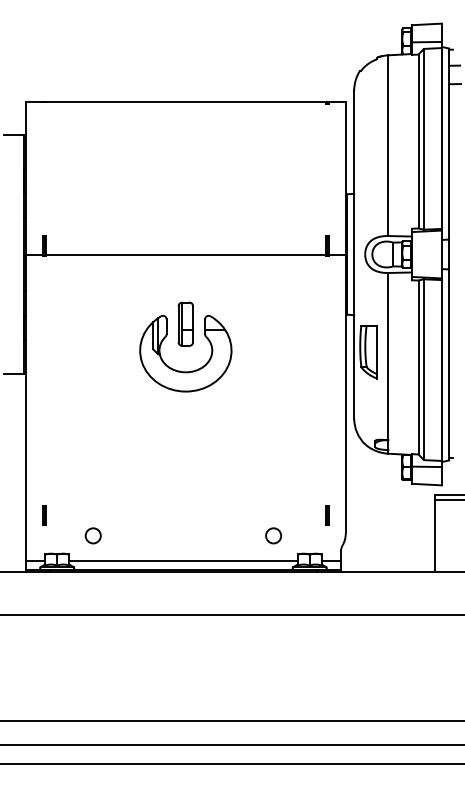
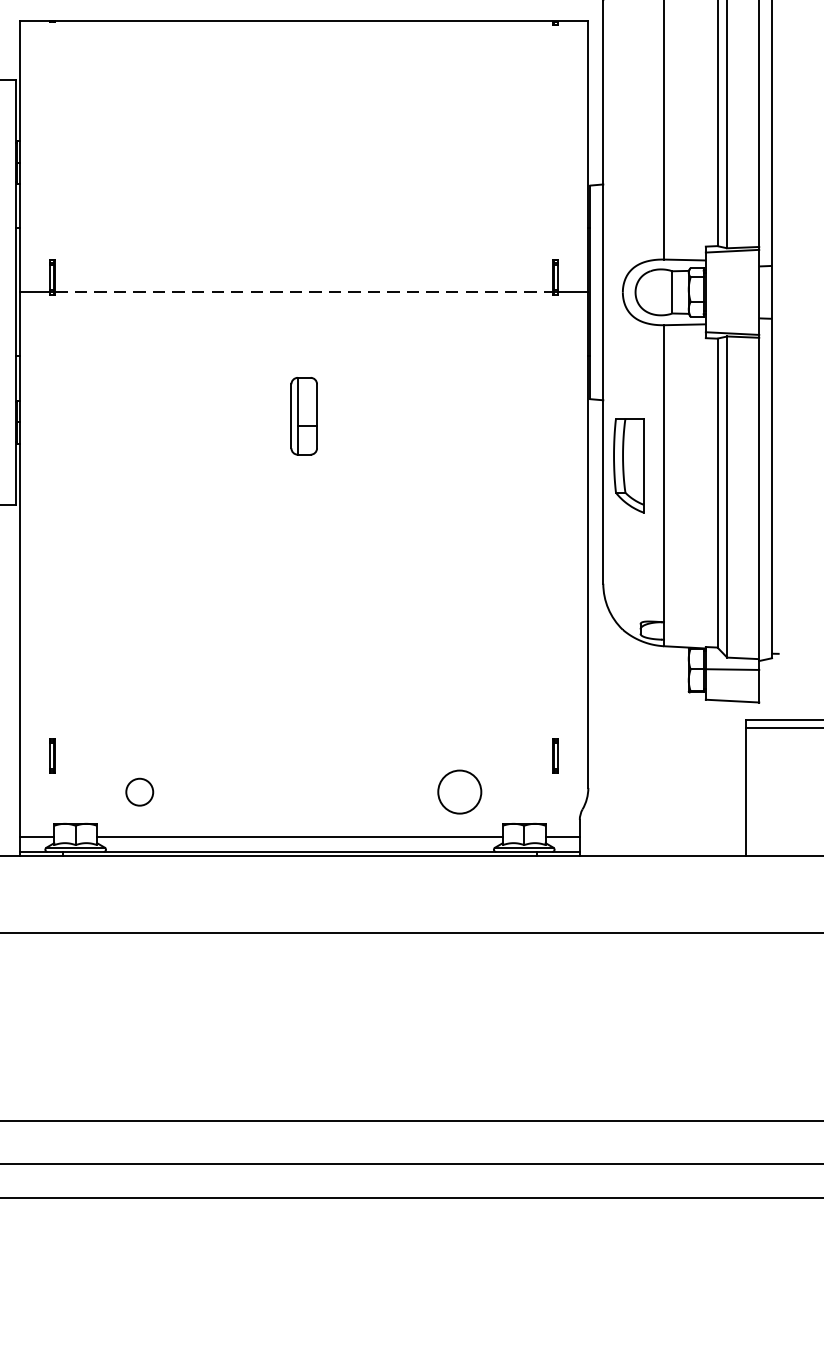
line: (186, 254) -> (305, 292), solid -> dashed
part: (180, 370) -> (294, 498), removed
circle: (273, 535) -> (459, 791), size x1.6

